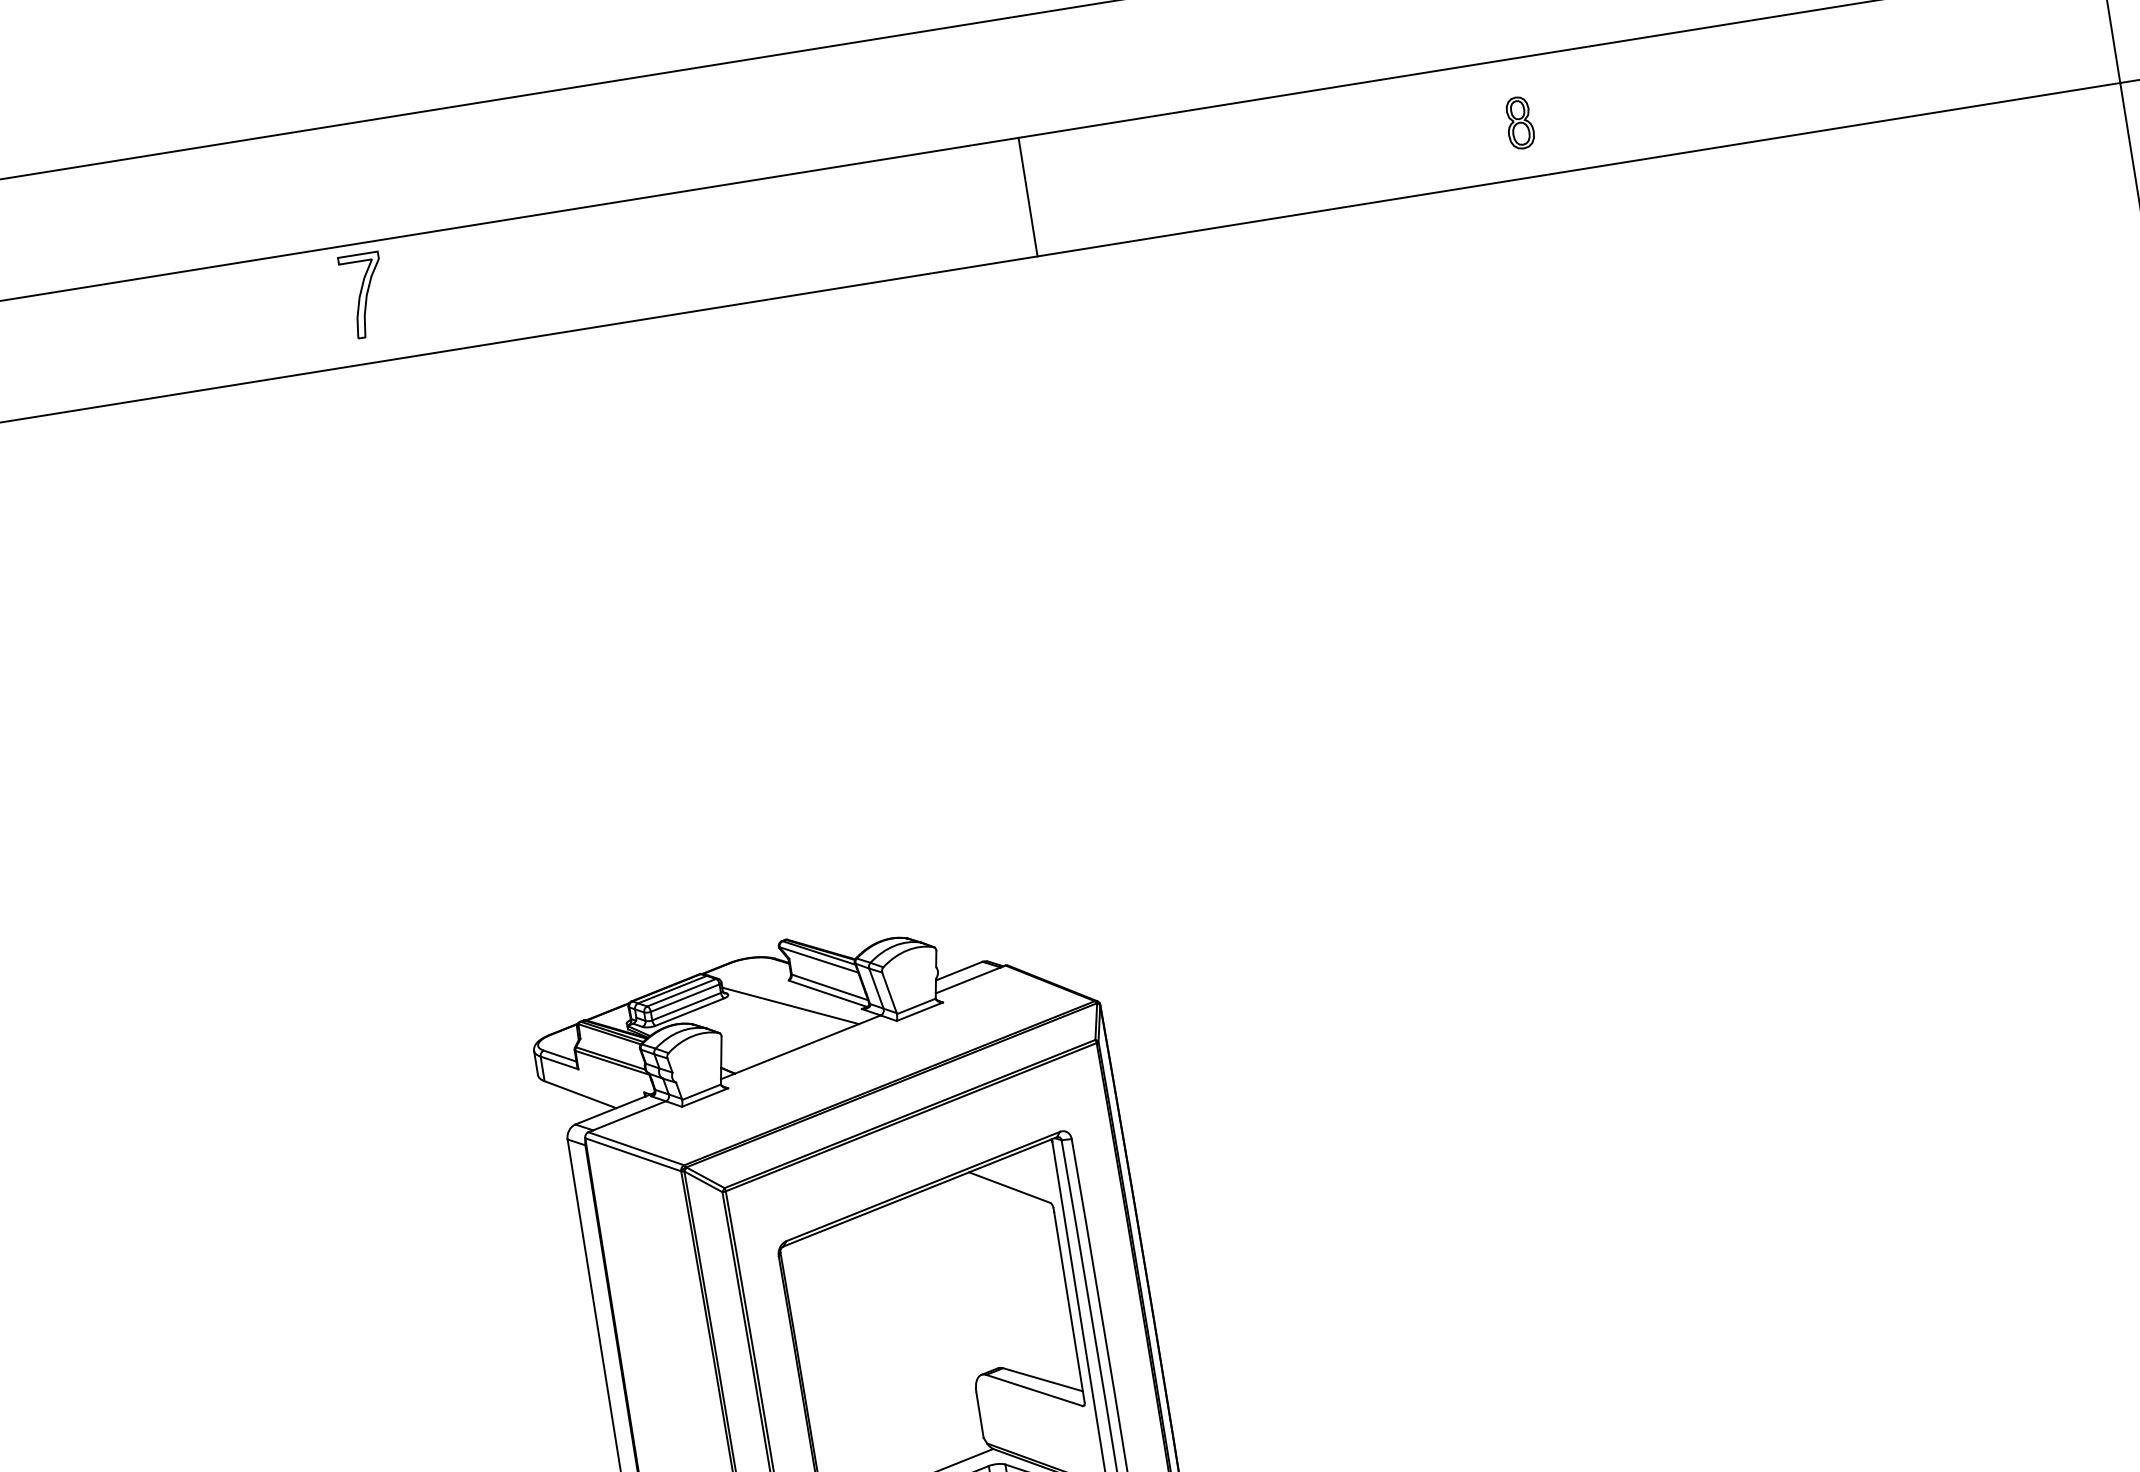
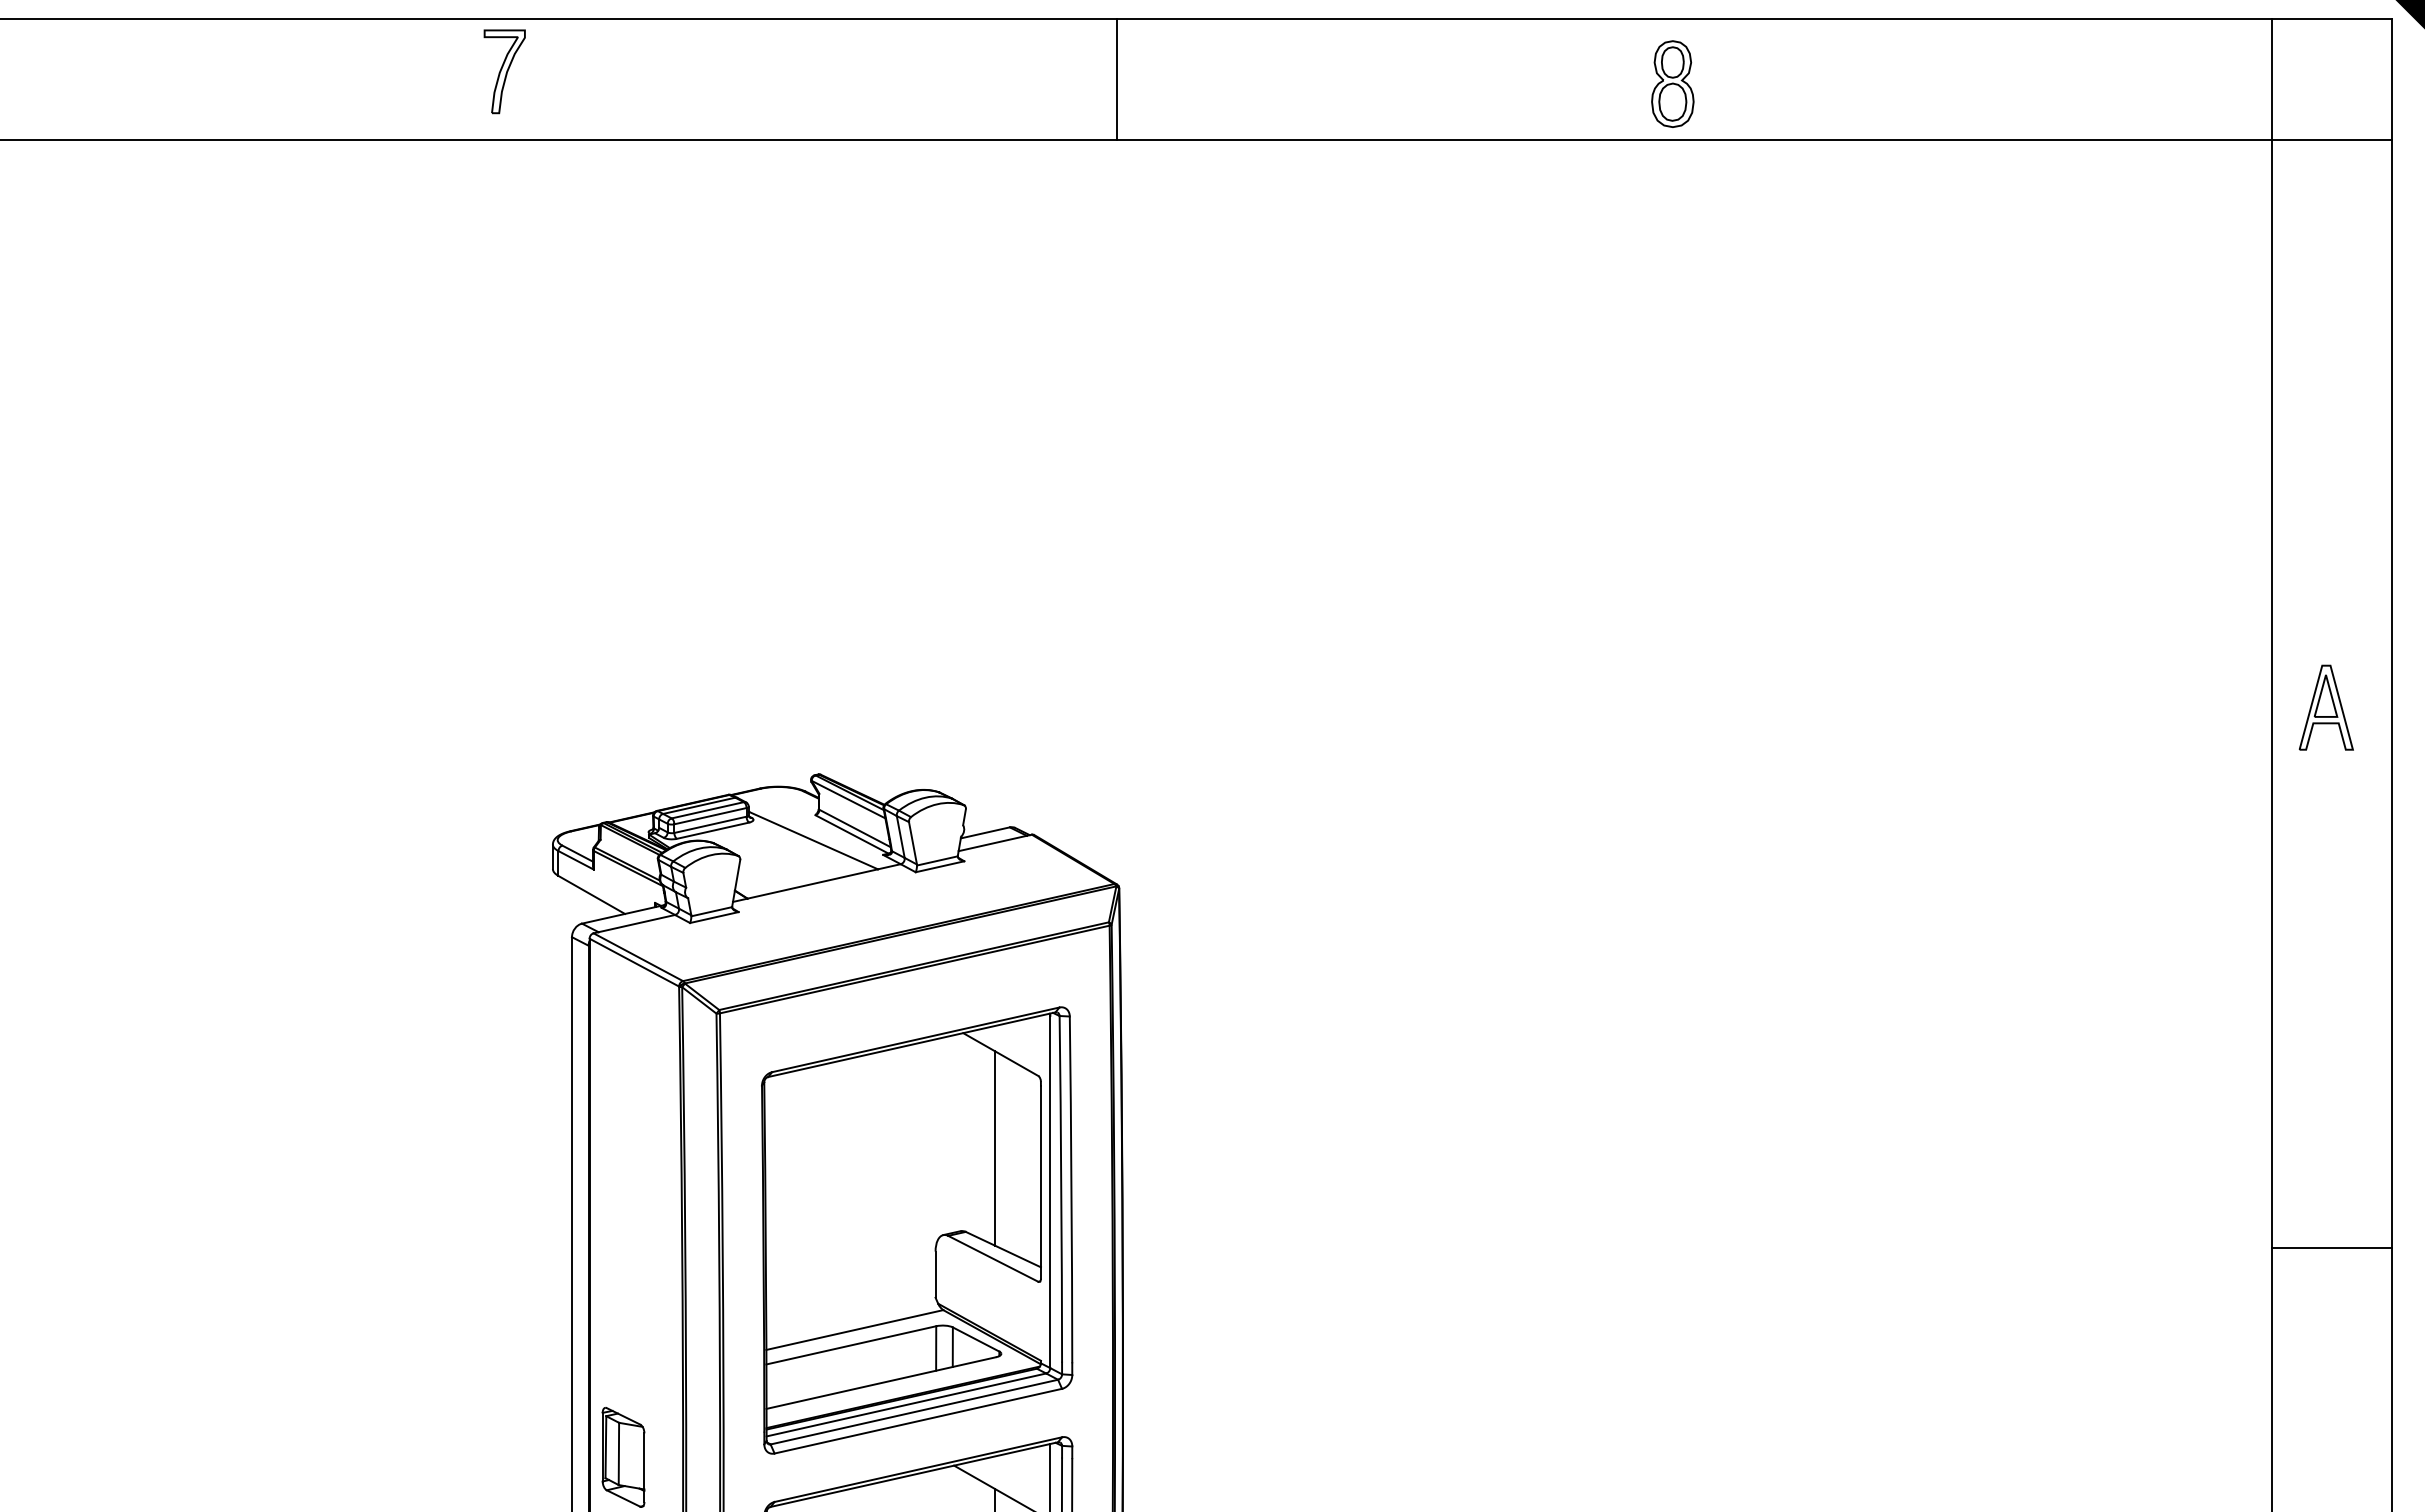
part: (1519, 122) -> (1672, 83), size x1.67
line: (1027, 197) -> (1116, 79), moved
line: (1019, 1281) -> (995, 1148), added

